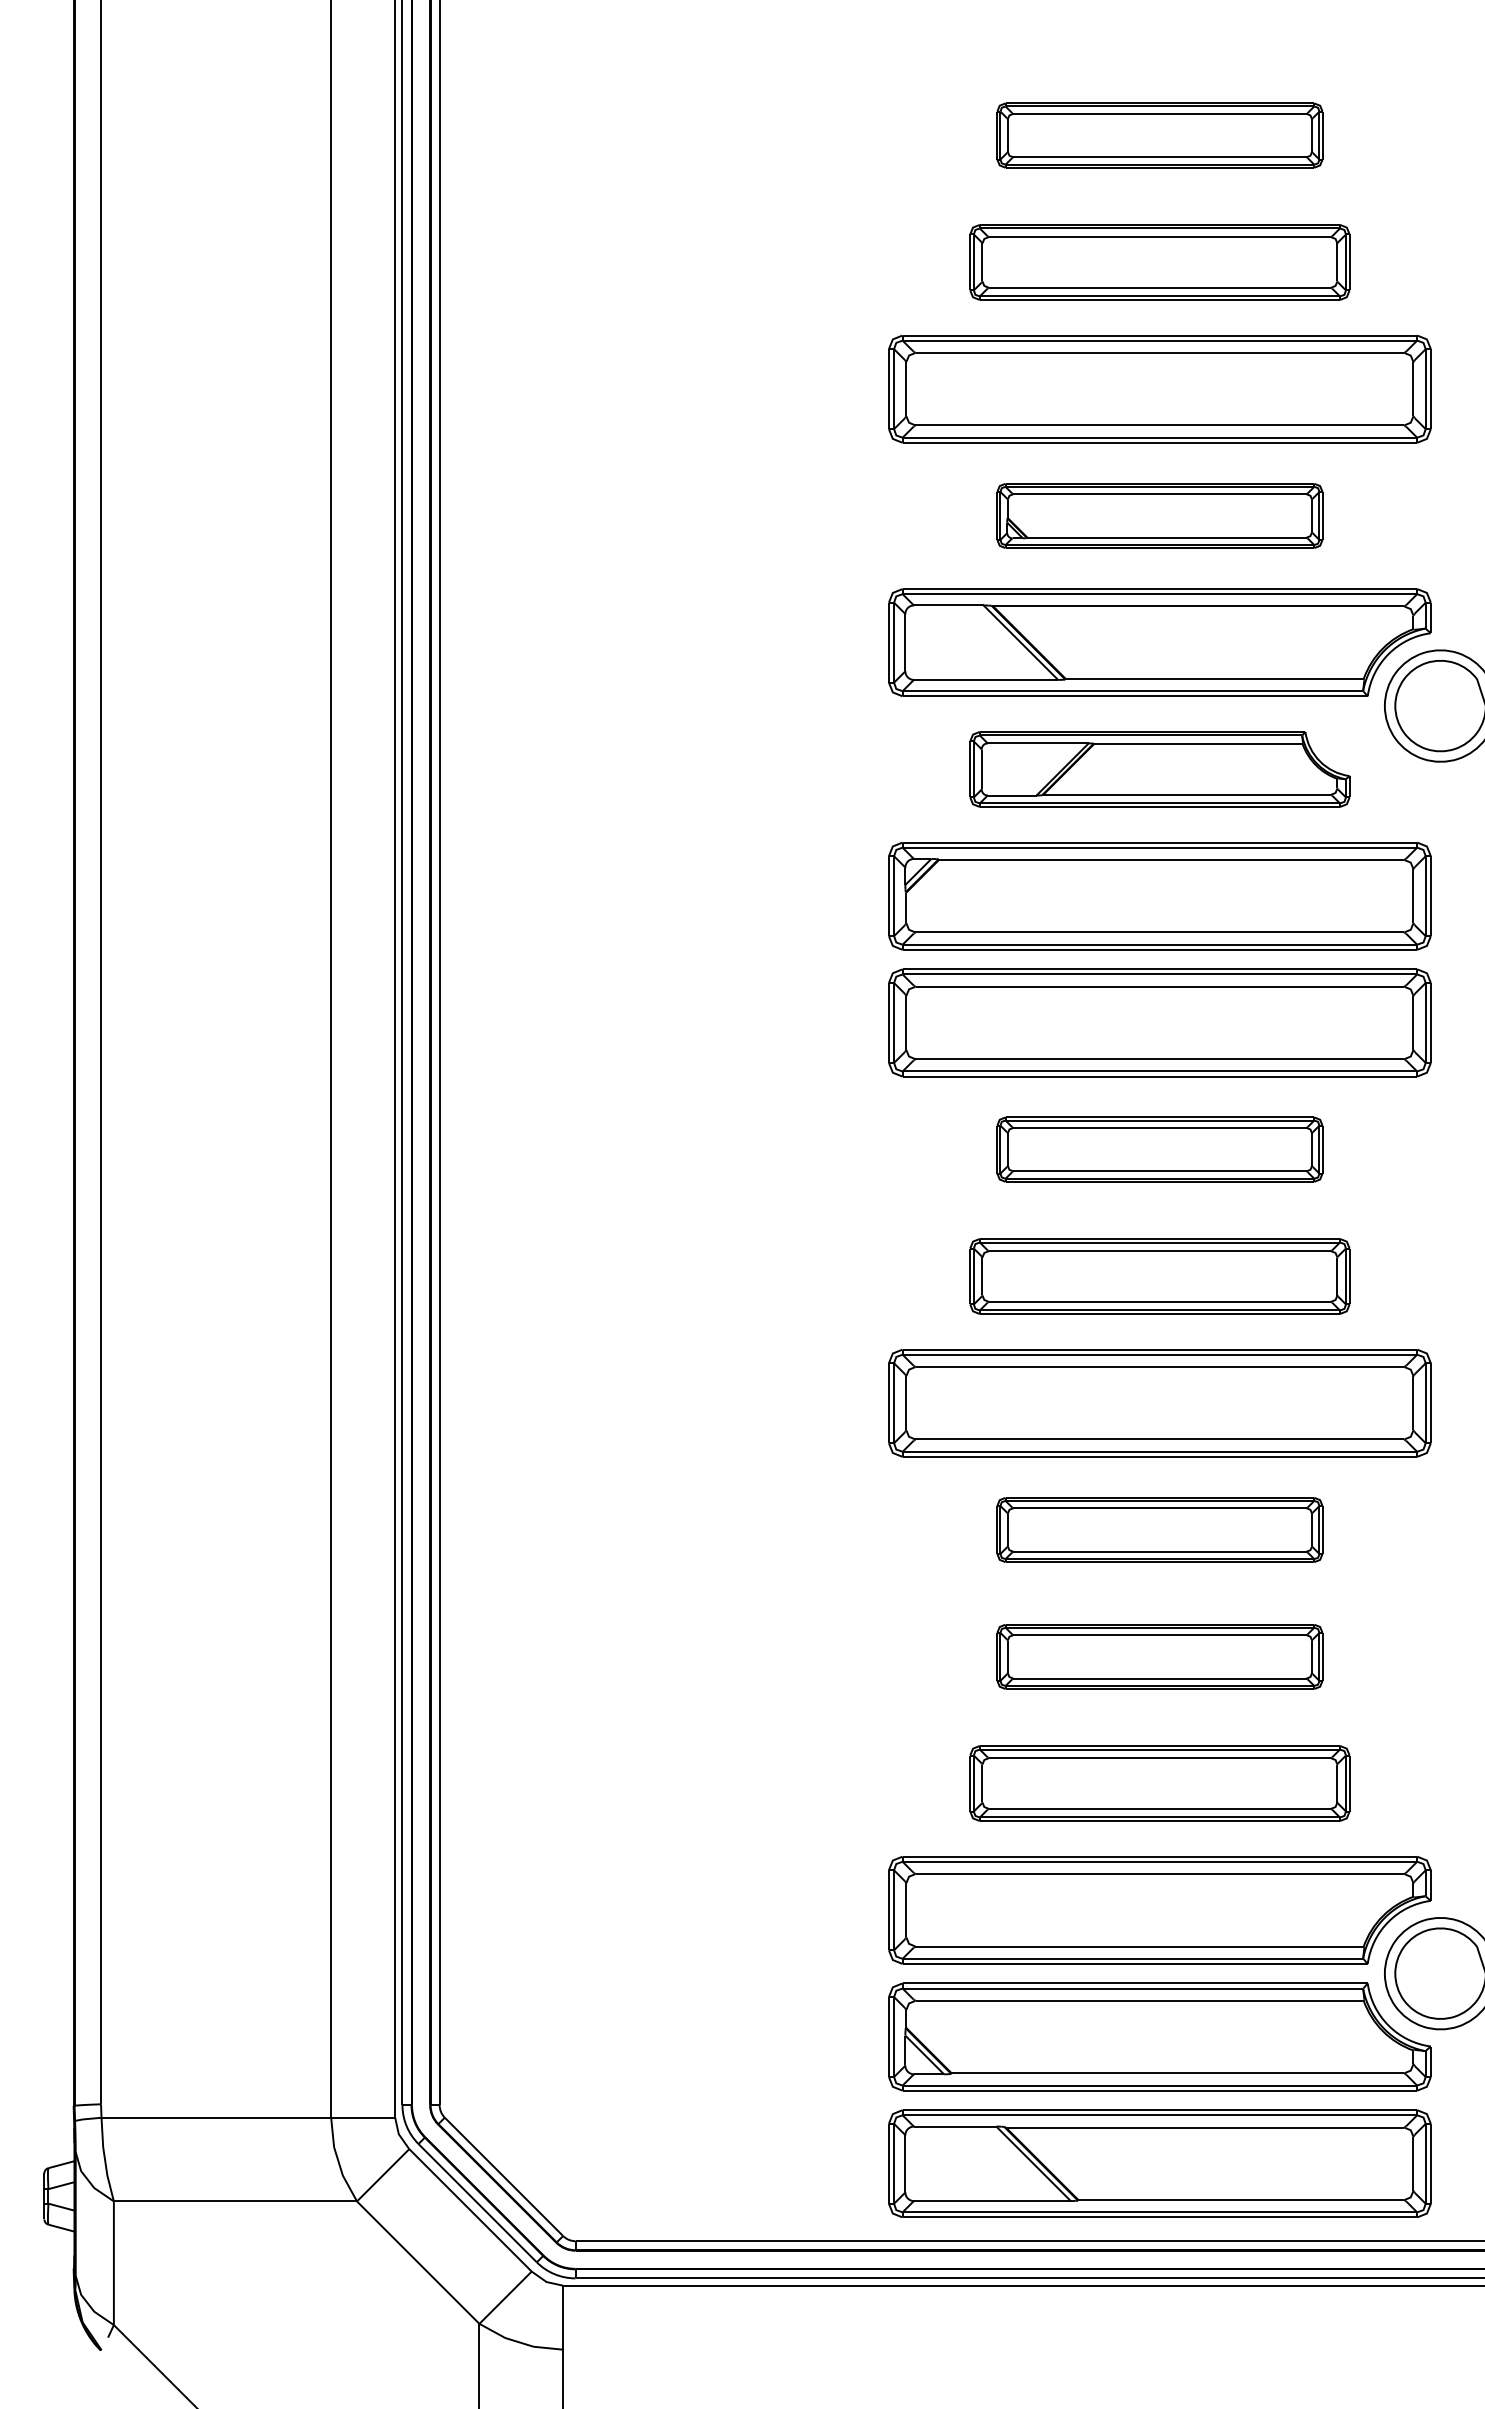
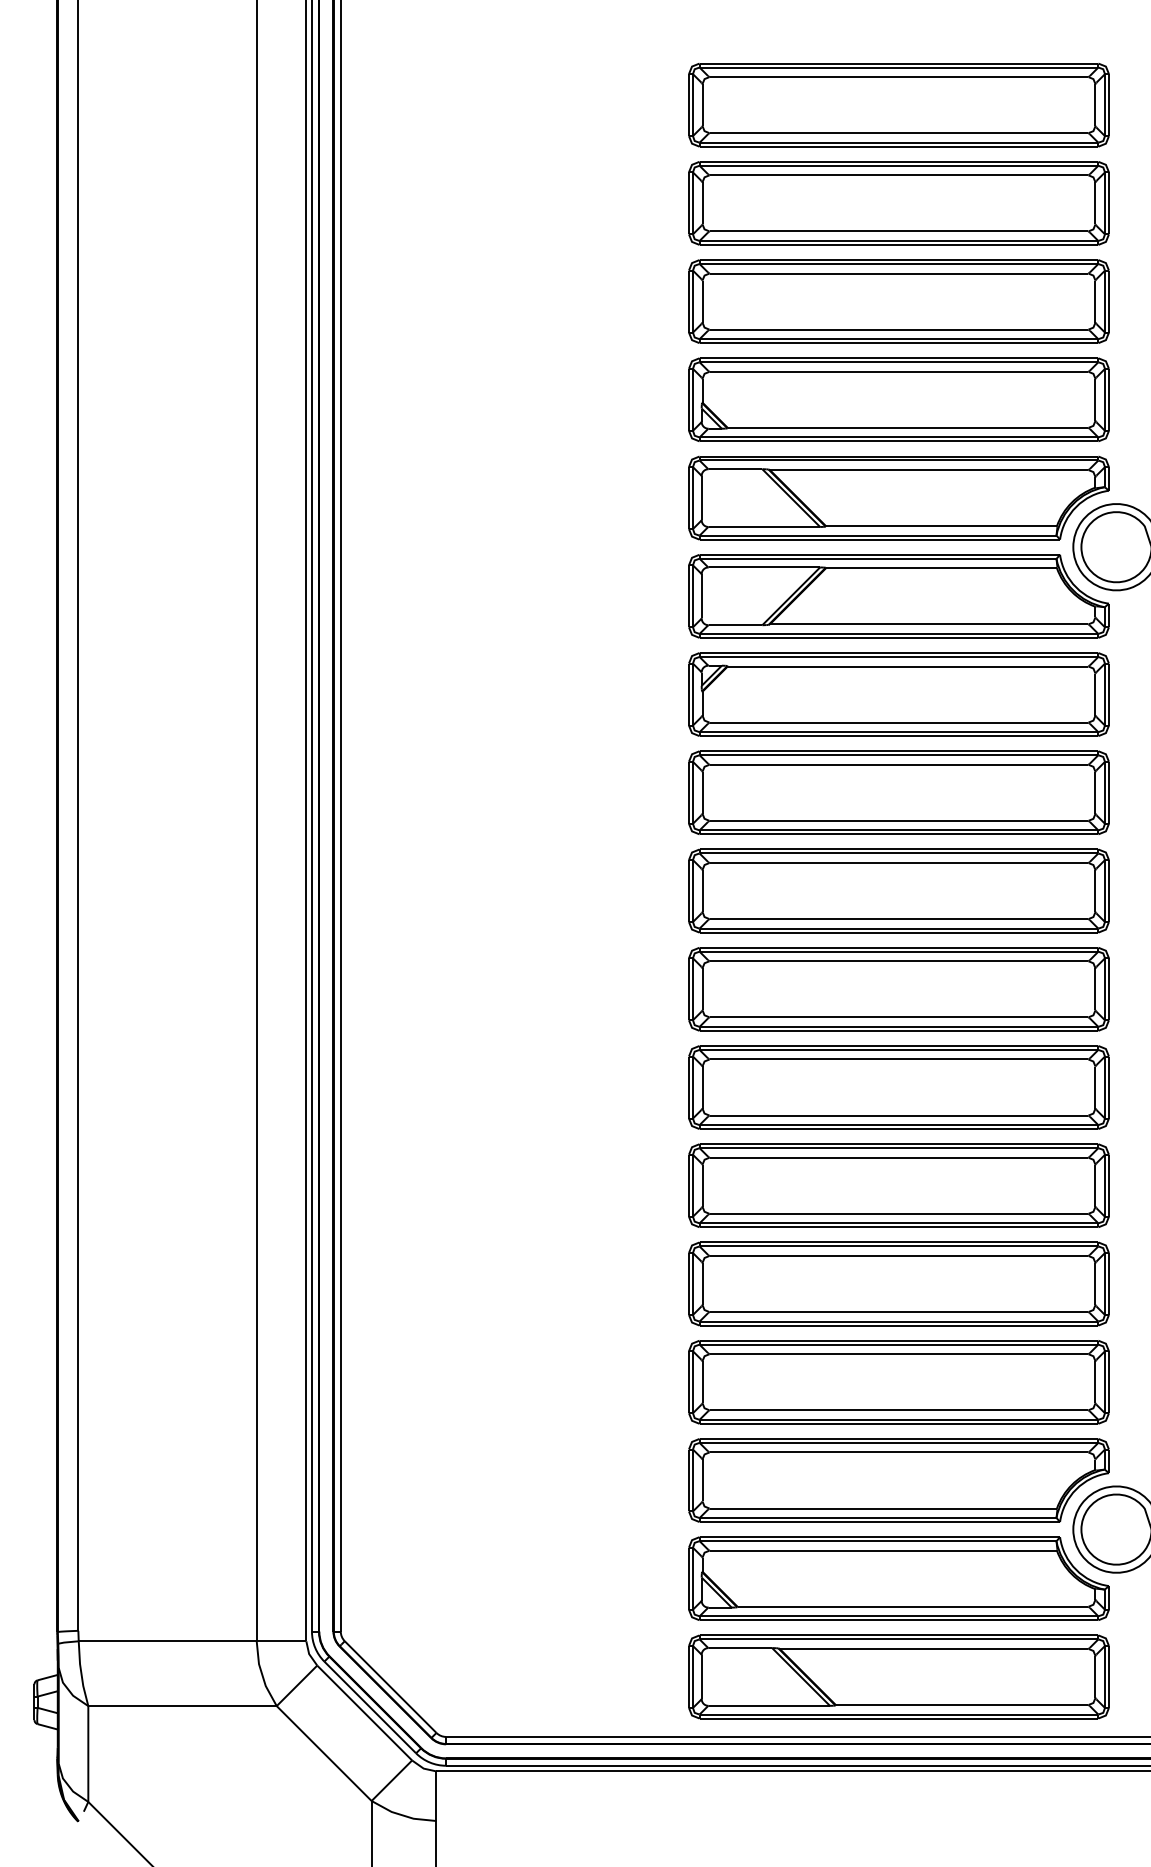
part: (1159, 135) -> (898, 105), size x1.67
part: (1159, 262) -> (898, 203), size x1.43
part: (1159, 515) -> (898, 399), size x1.67
part: (1159, 769) -> (898, 596), size x1.43
part: (1159, 1149) -> (898, 890), size x1.67
part: (1159, 1276) -> (898, 989), size x1.43
part: (1159, 1529) -> (898, 1185), size x1.67
part: (1159, 1656) -> (898, 1283), size x1.67
part: (1159, 1783) -> (898, 1382), size x1.43

